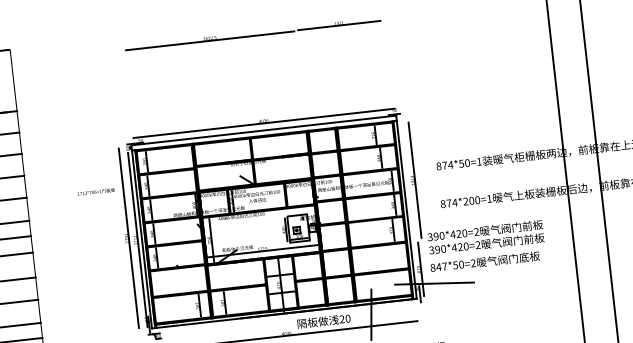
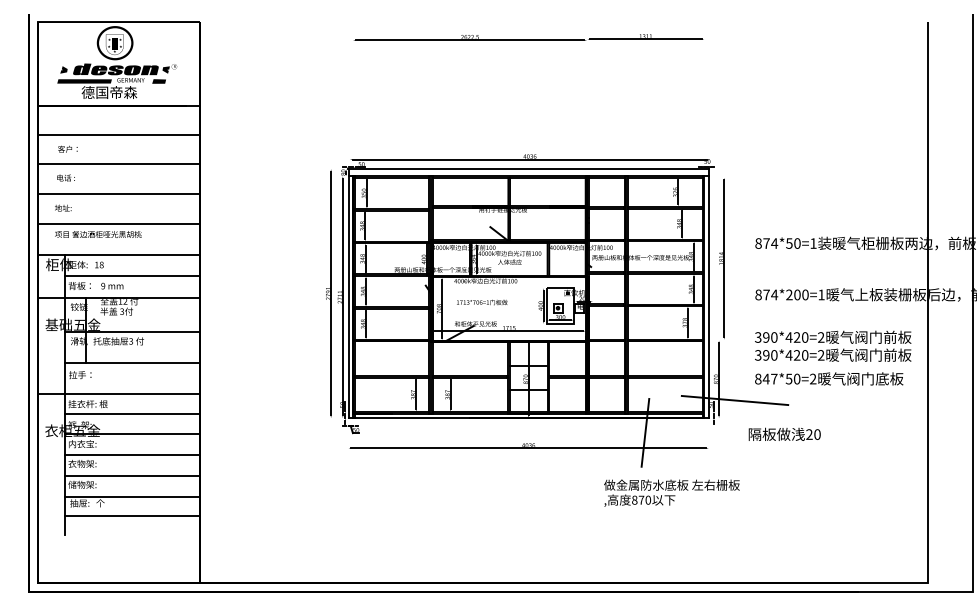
text: (96, 192) -> (482, 302), moved
text: (486, 236) -> (833, 345), moved
text: (485, 261) -> (829, 378), moved
text: (323, 320) -> (784, 433), moved

